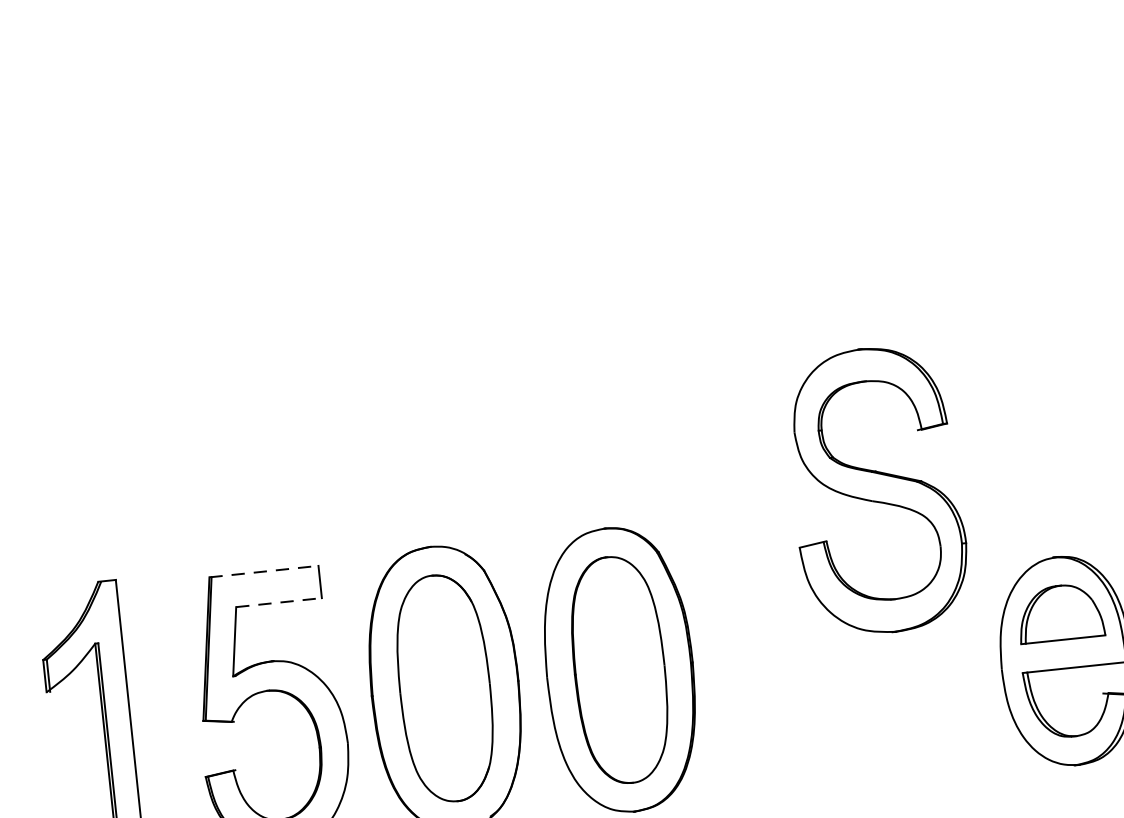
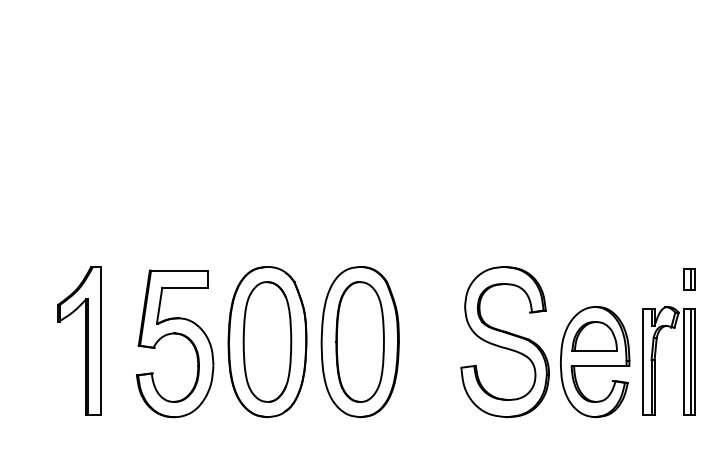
part: (875, 491) -> (504, 342), moved
line: (263, 571) -> (178, 270), dashed -> solid
line: (279, 601) -> (185, 287), dashed -> solid

